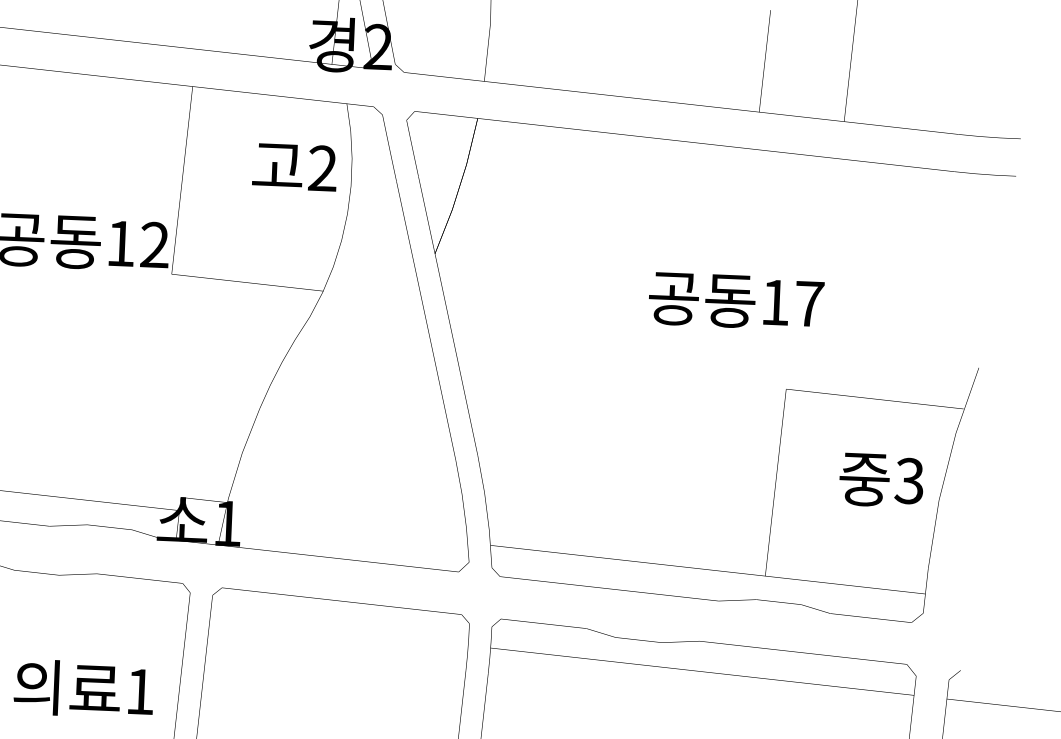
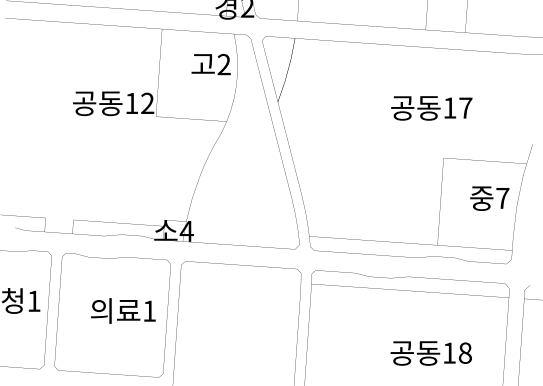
text: (735, 301) -> (431, 108), moved
text: (909, 481) -> (502, 198), 3 -> 7
text: (226, 523) -> (186, 231), 1 -> 4

